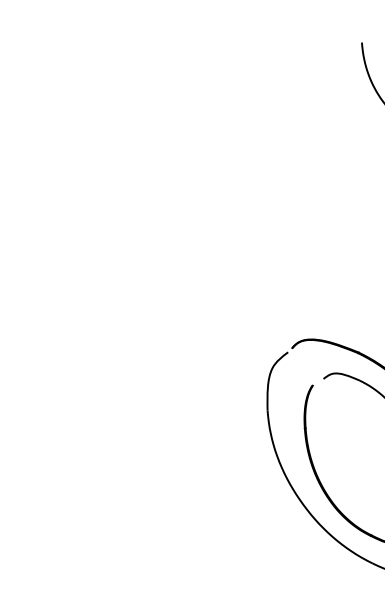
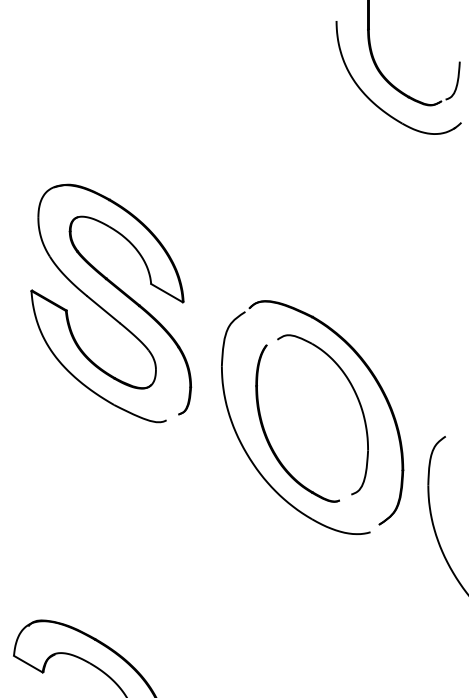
part: (143, 360) -> (106, 310), added

